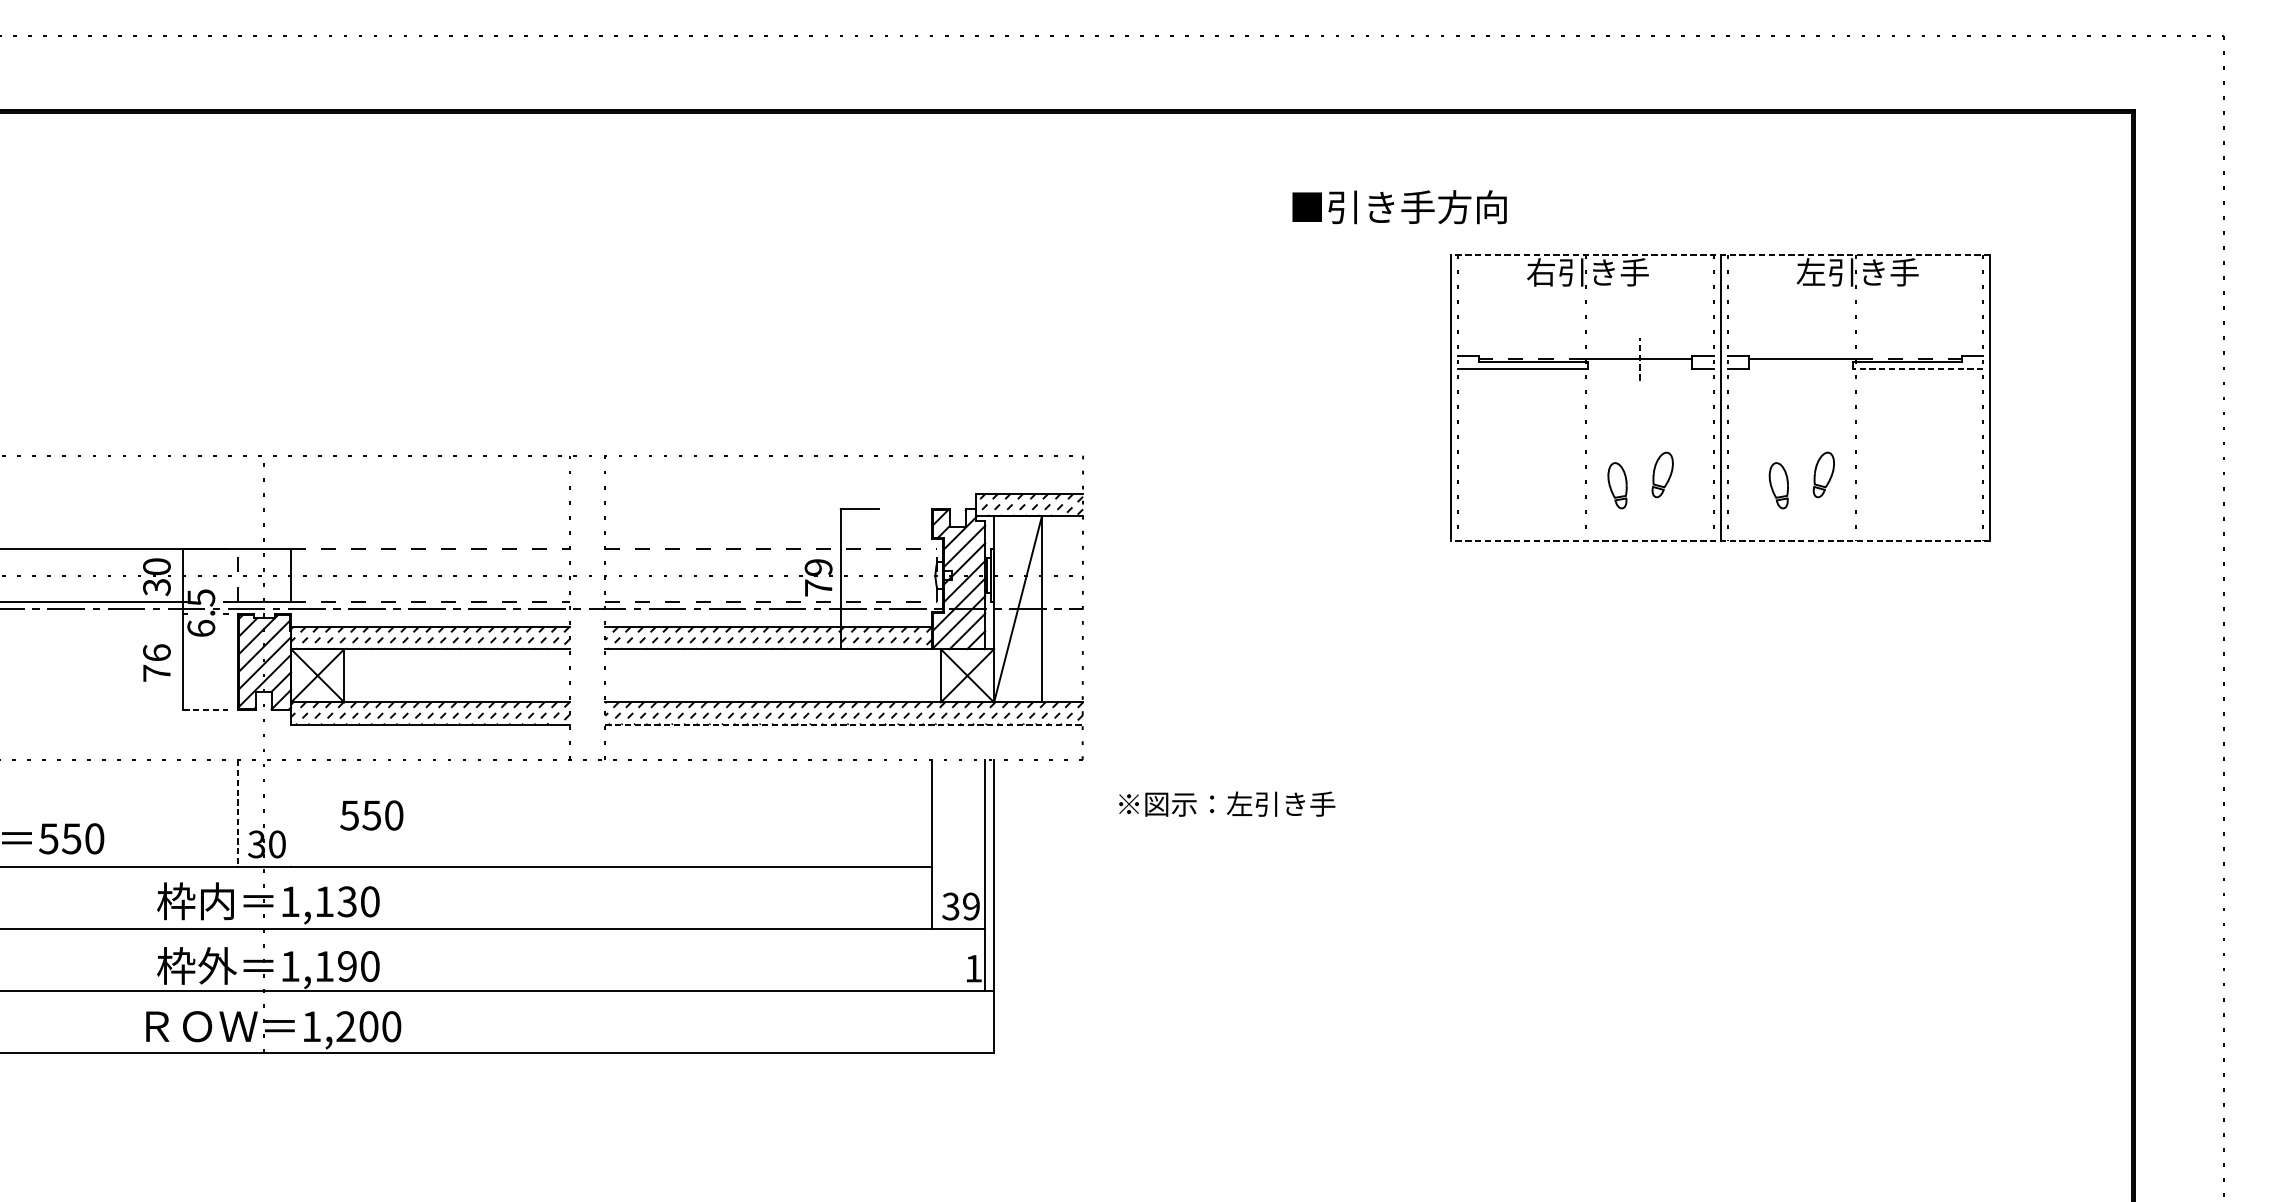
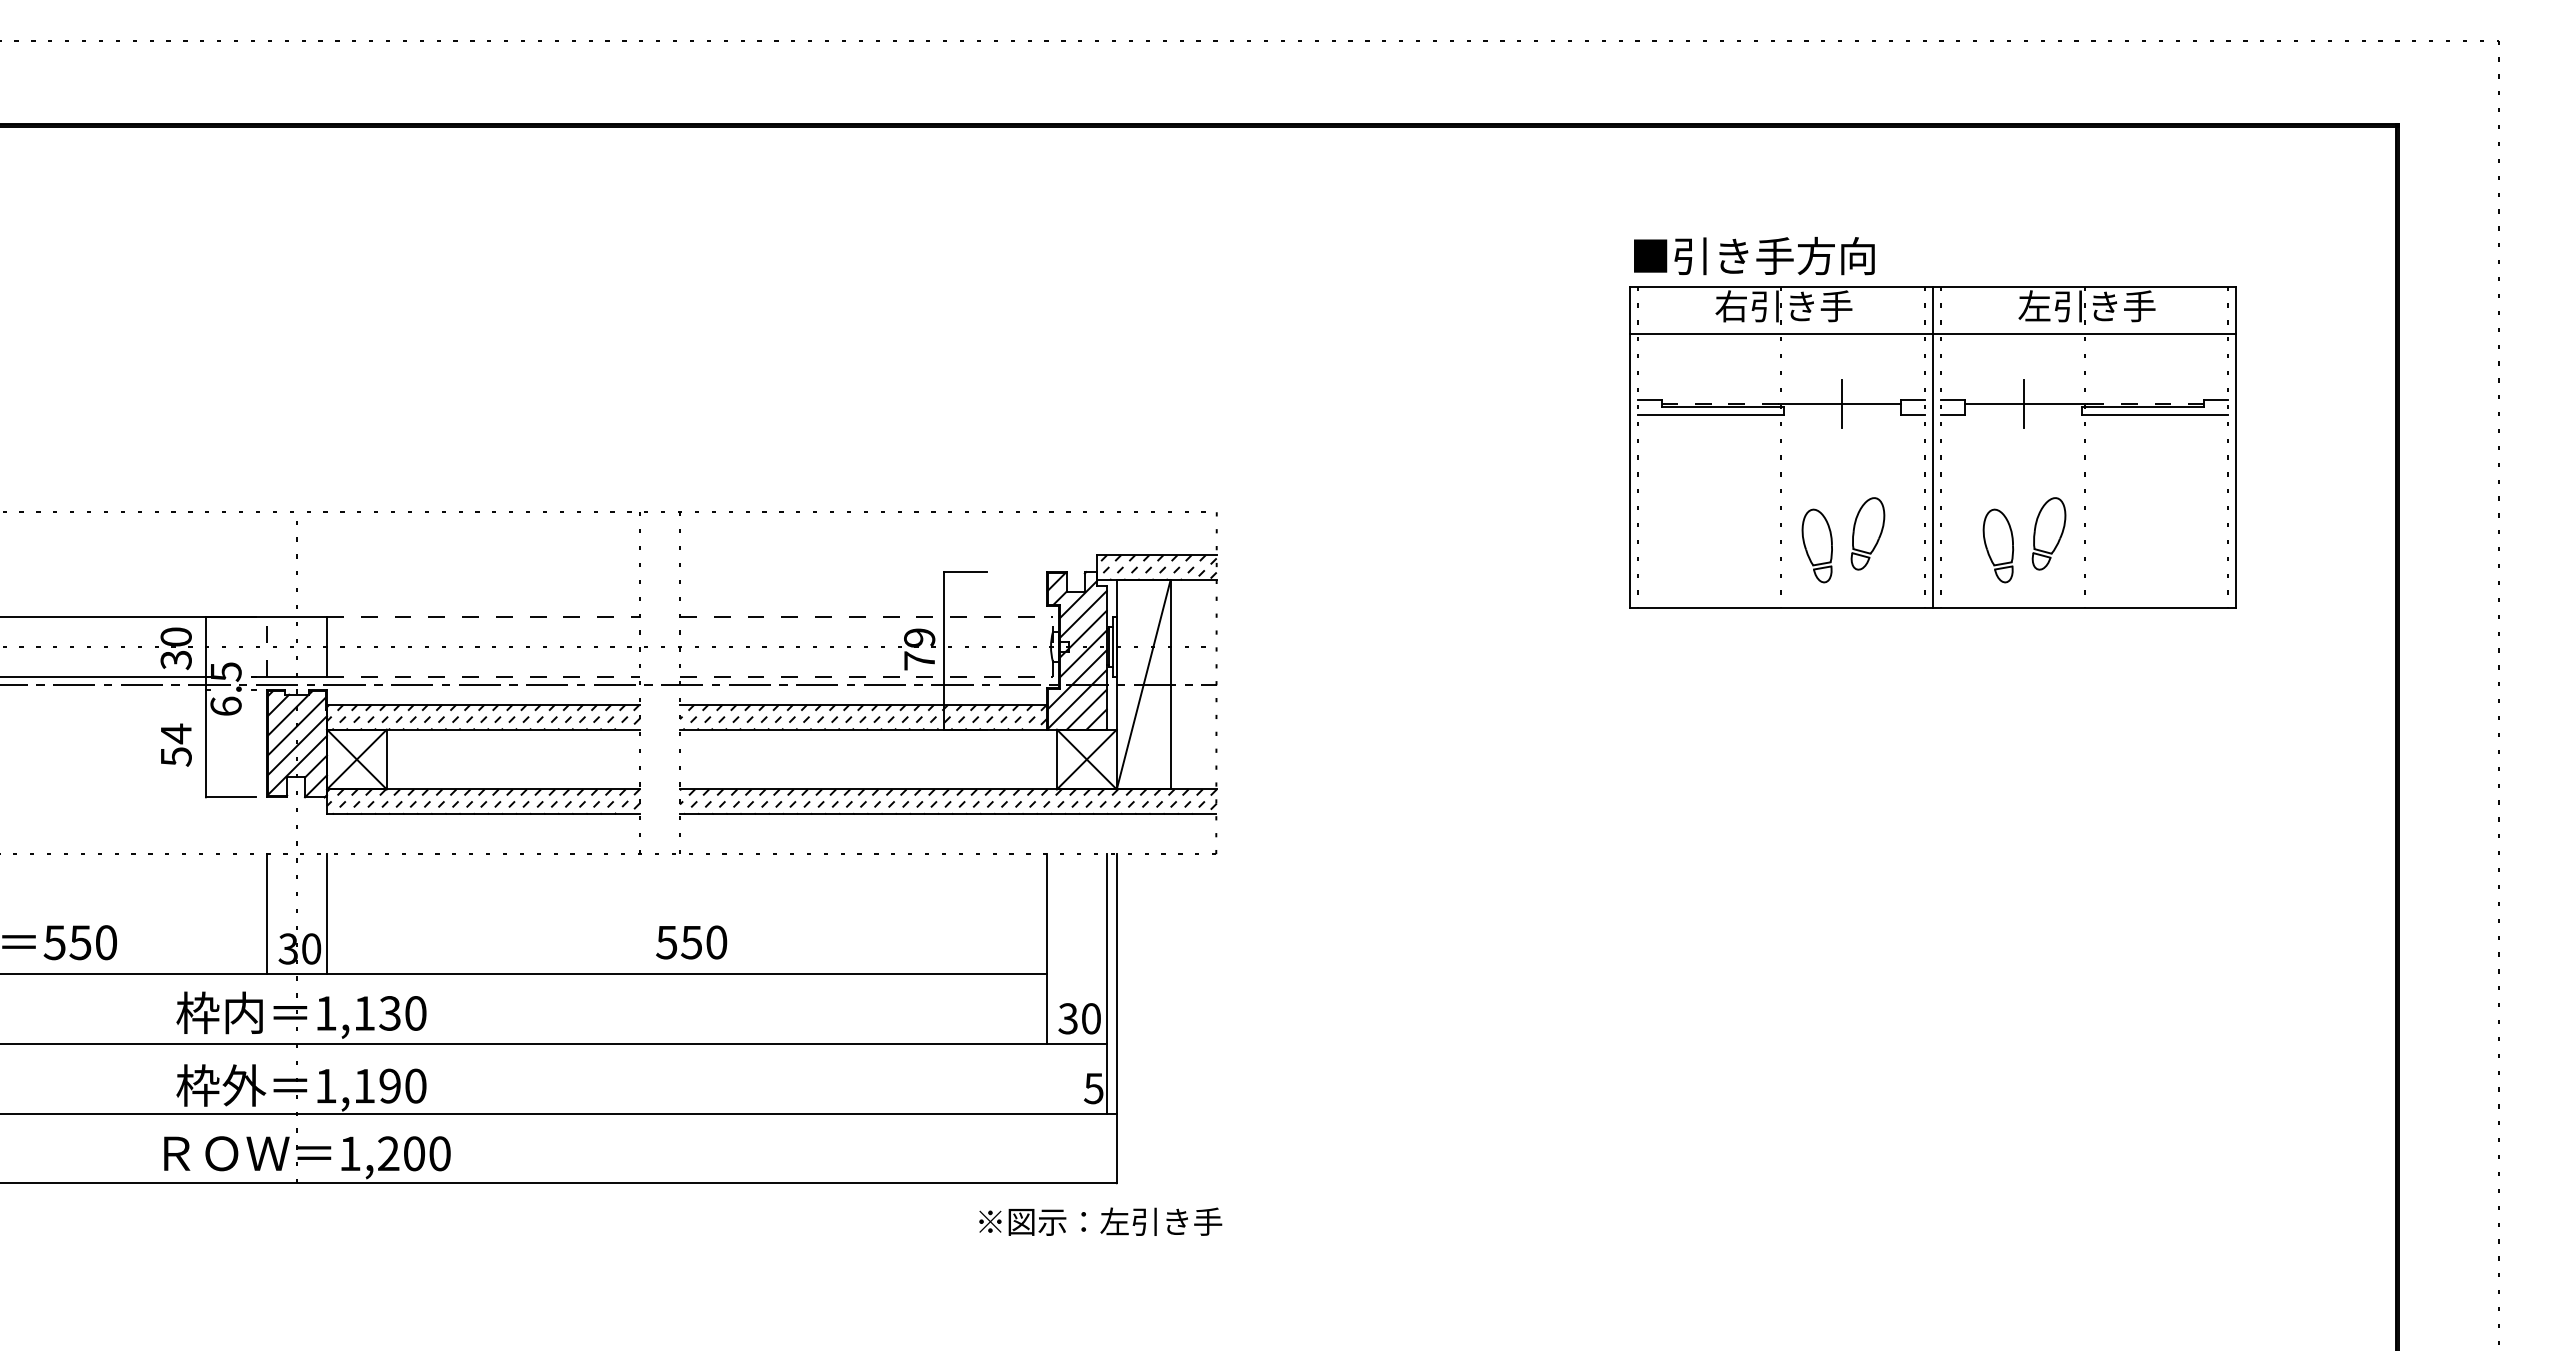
text: (1399, 207) -> (1754, 256), moved
line: (1720, 254) -> (1932, 286), dashed -> solid
line: (1720, 297) -> (1932, 334), added
line: (1640, 358) -> (1842, 403), dashed -> solid
line: (1801, 358) -> (2023, 403), added
line: (1918, 368) -> (2155, 414), dashed -> solid
part: (1662, 474) -> (1867, 533), size x1.43
part: (1823, 474) -> (2048, 533), size x1.43
part: (1616, 485) -> (1816, 545), size x1.43
part: (1778, 485) -> (1998, 545), size x1.43
line: (1720, 540) -> (1932, 607), dashed -> solid
text: (156, 662) -> (175, 744), 76 -> 54
line: (205, 709) -> (230, 797), dashed -> solid
line: (844, 724) -> (948, 814), dashed -> solid
text: (1227, 803) -> (1100, 1221), moved
line: (291, 812) -> (327, 913), added
line: (238, 813) -> (267, 914), dashed -> solid
text: (371, 815) -> (691, 942), moved
text: (970, 906) -> (1090, 1018), 39 -> 30
text: (973, 968) -> (1093, 1088), 1 -> 5

